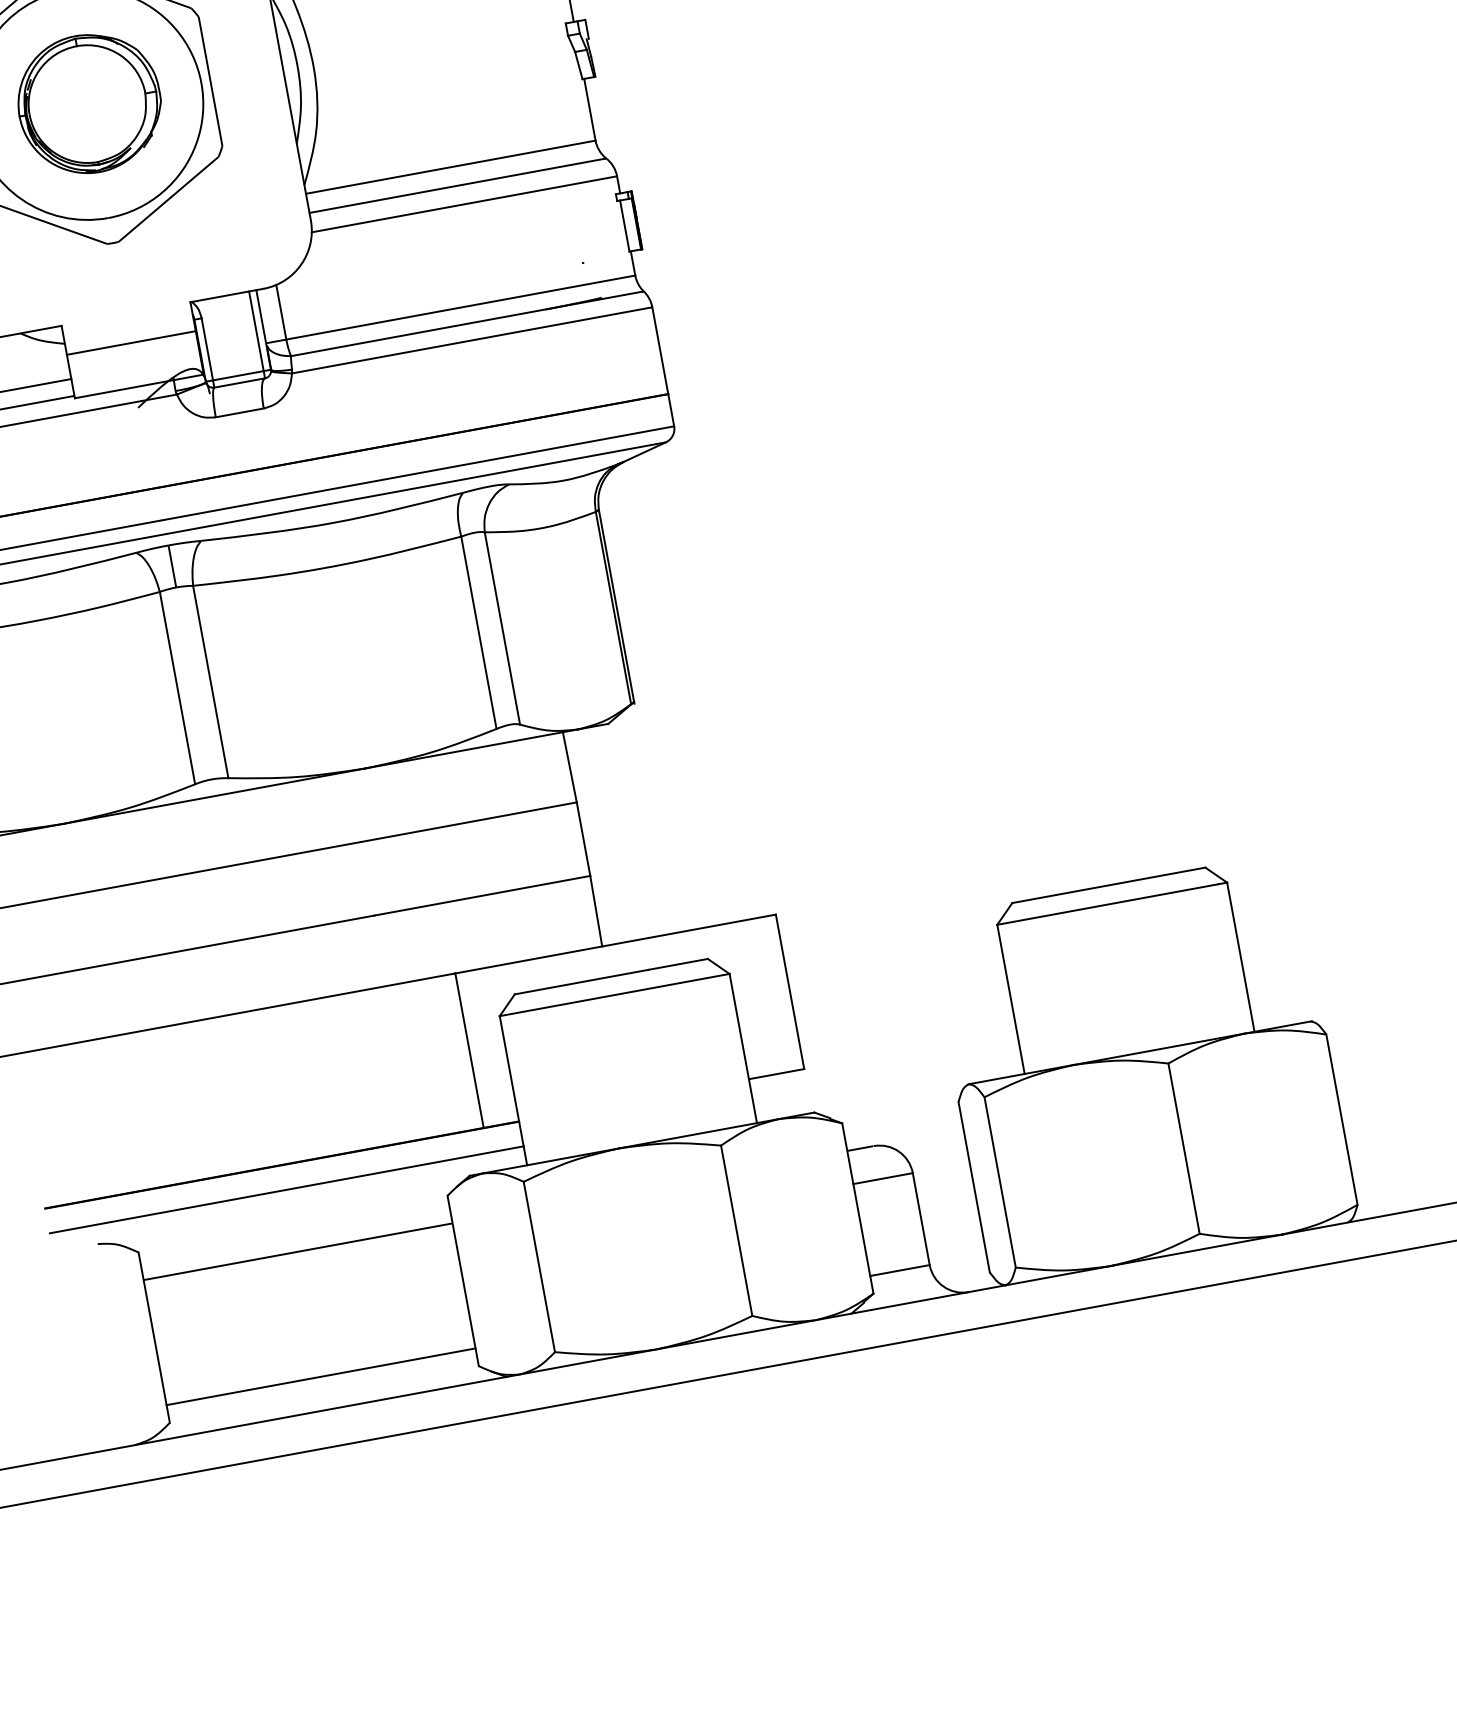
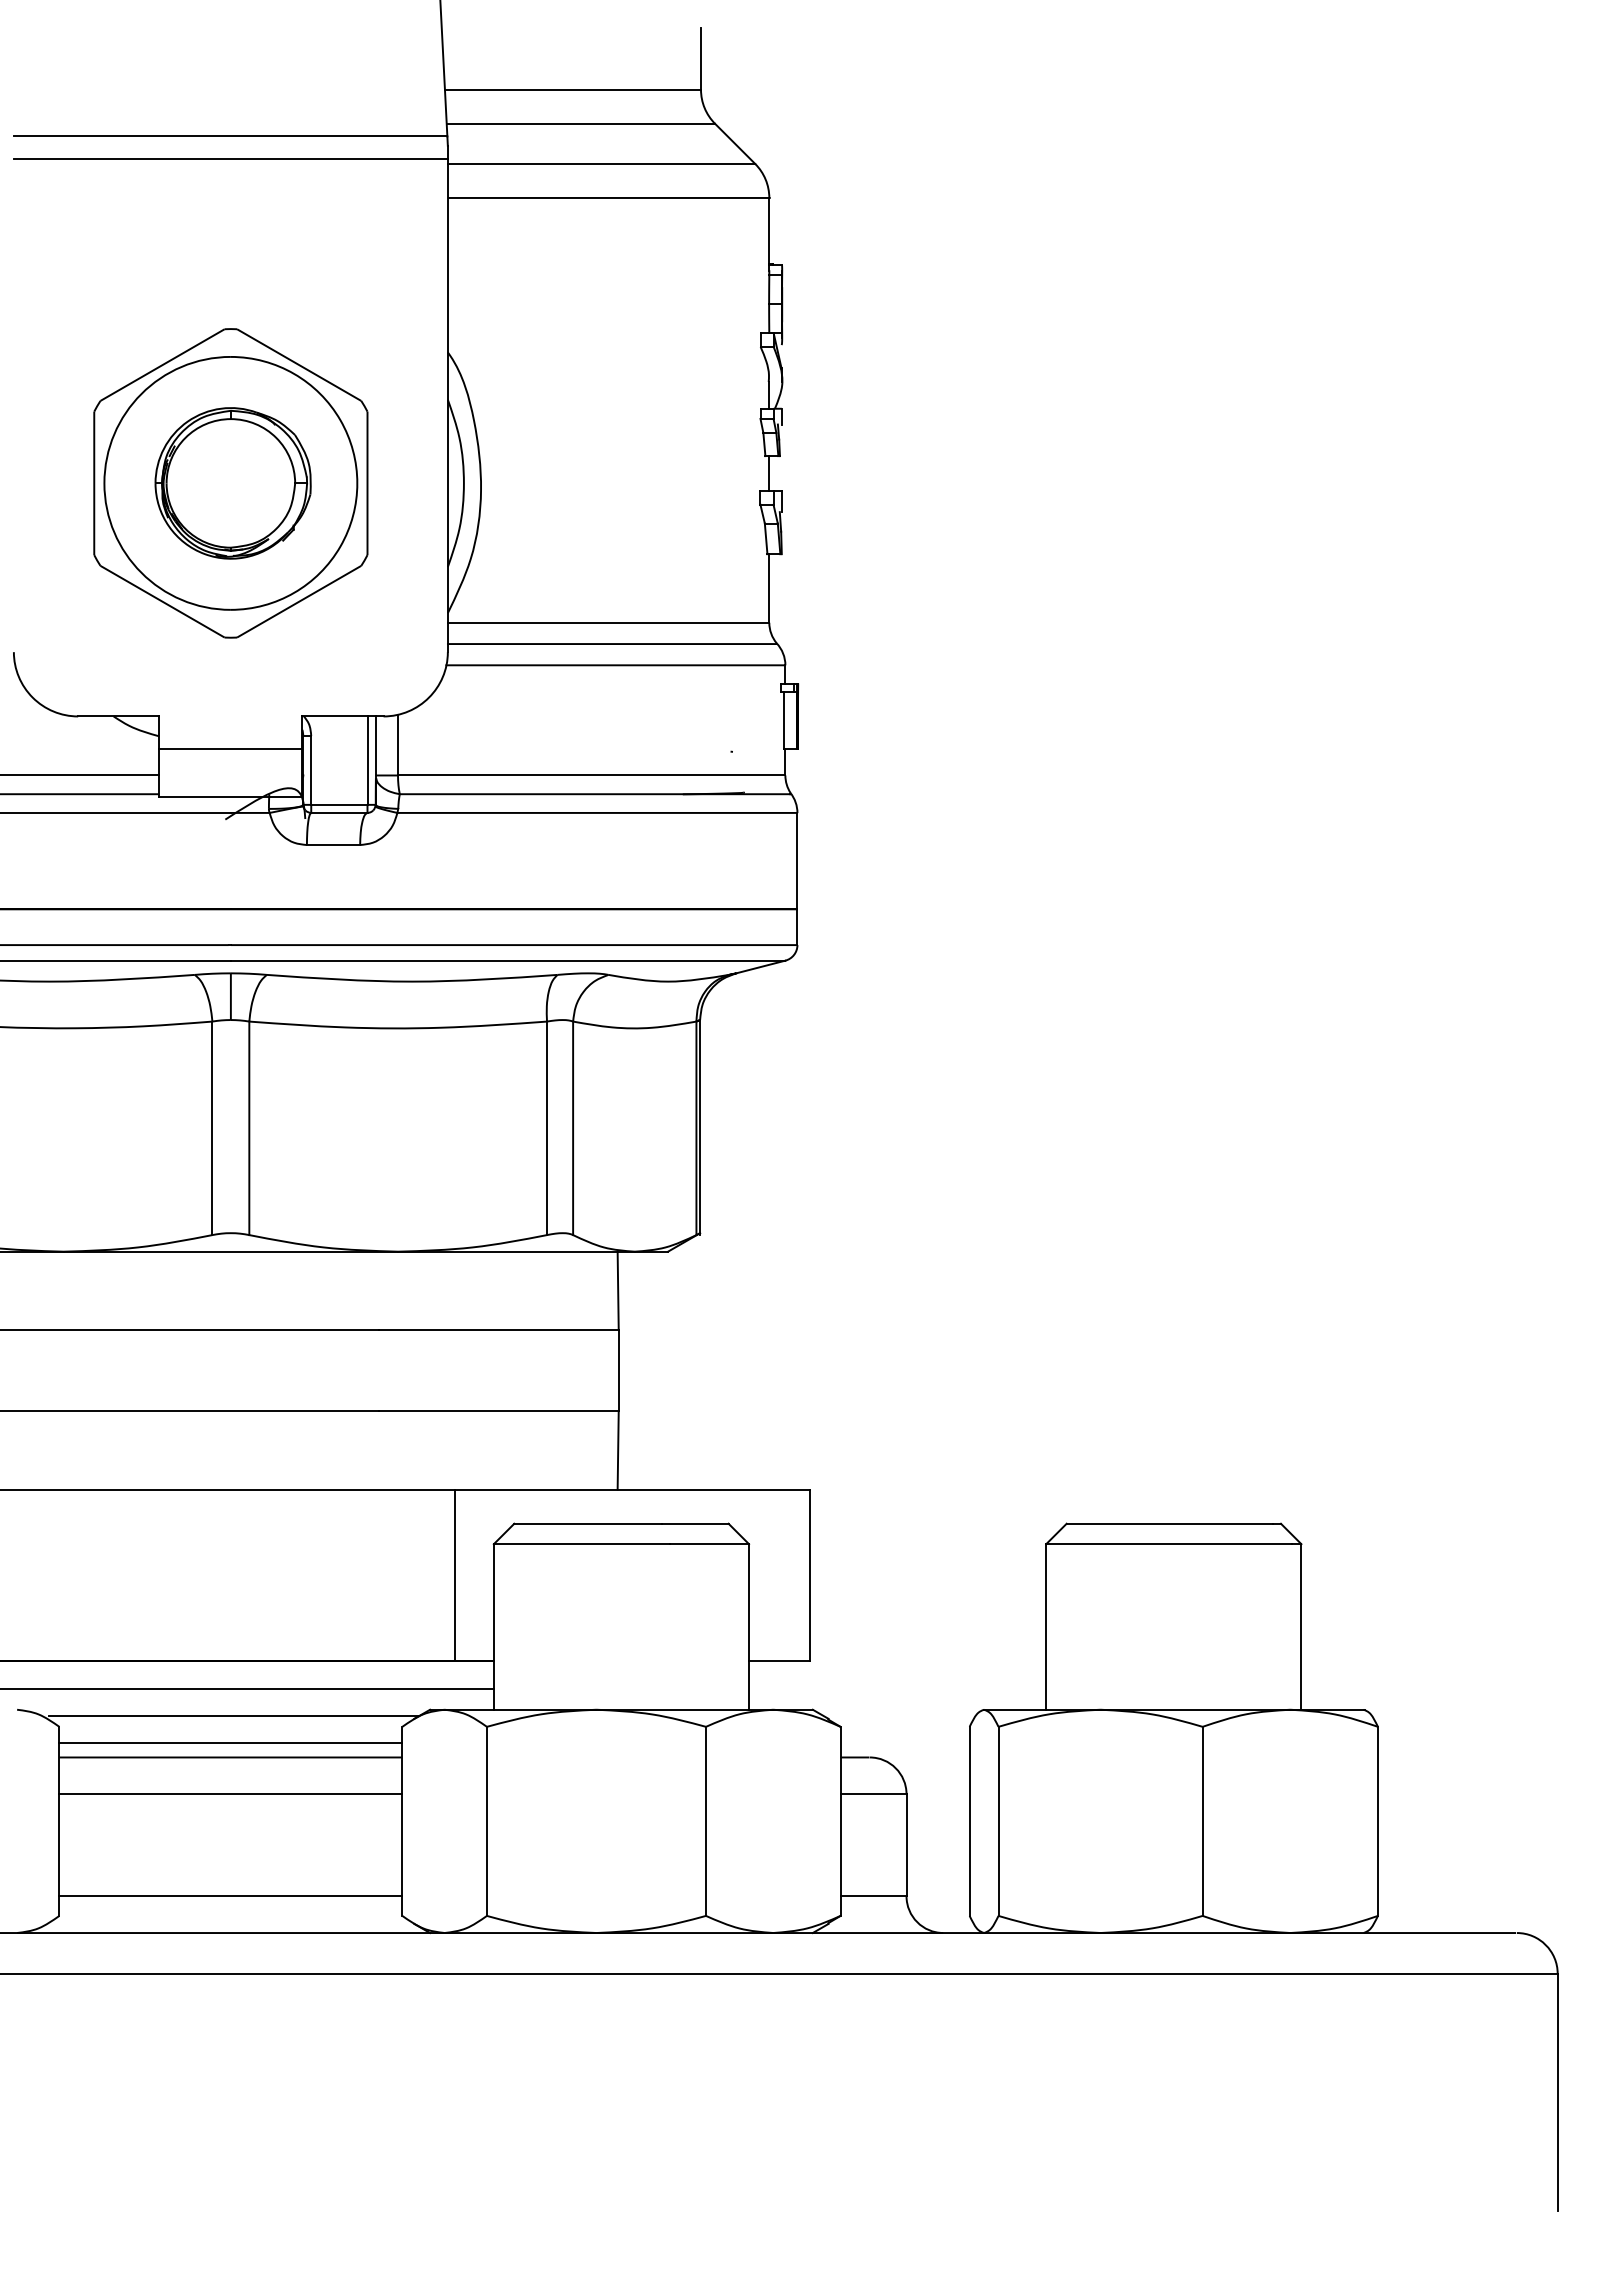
line: (294, 1214) -> (234, 1716), added
line: (295, 1239) -> (230, 1743), added
line: (303, 1285) -> (230, 1794), added

